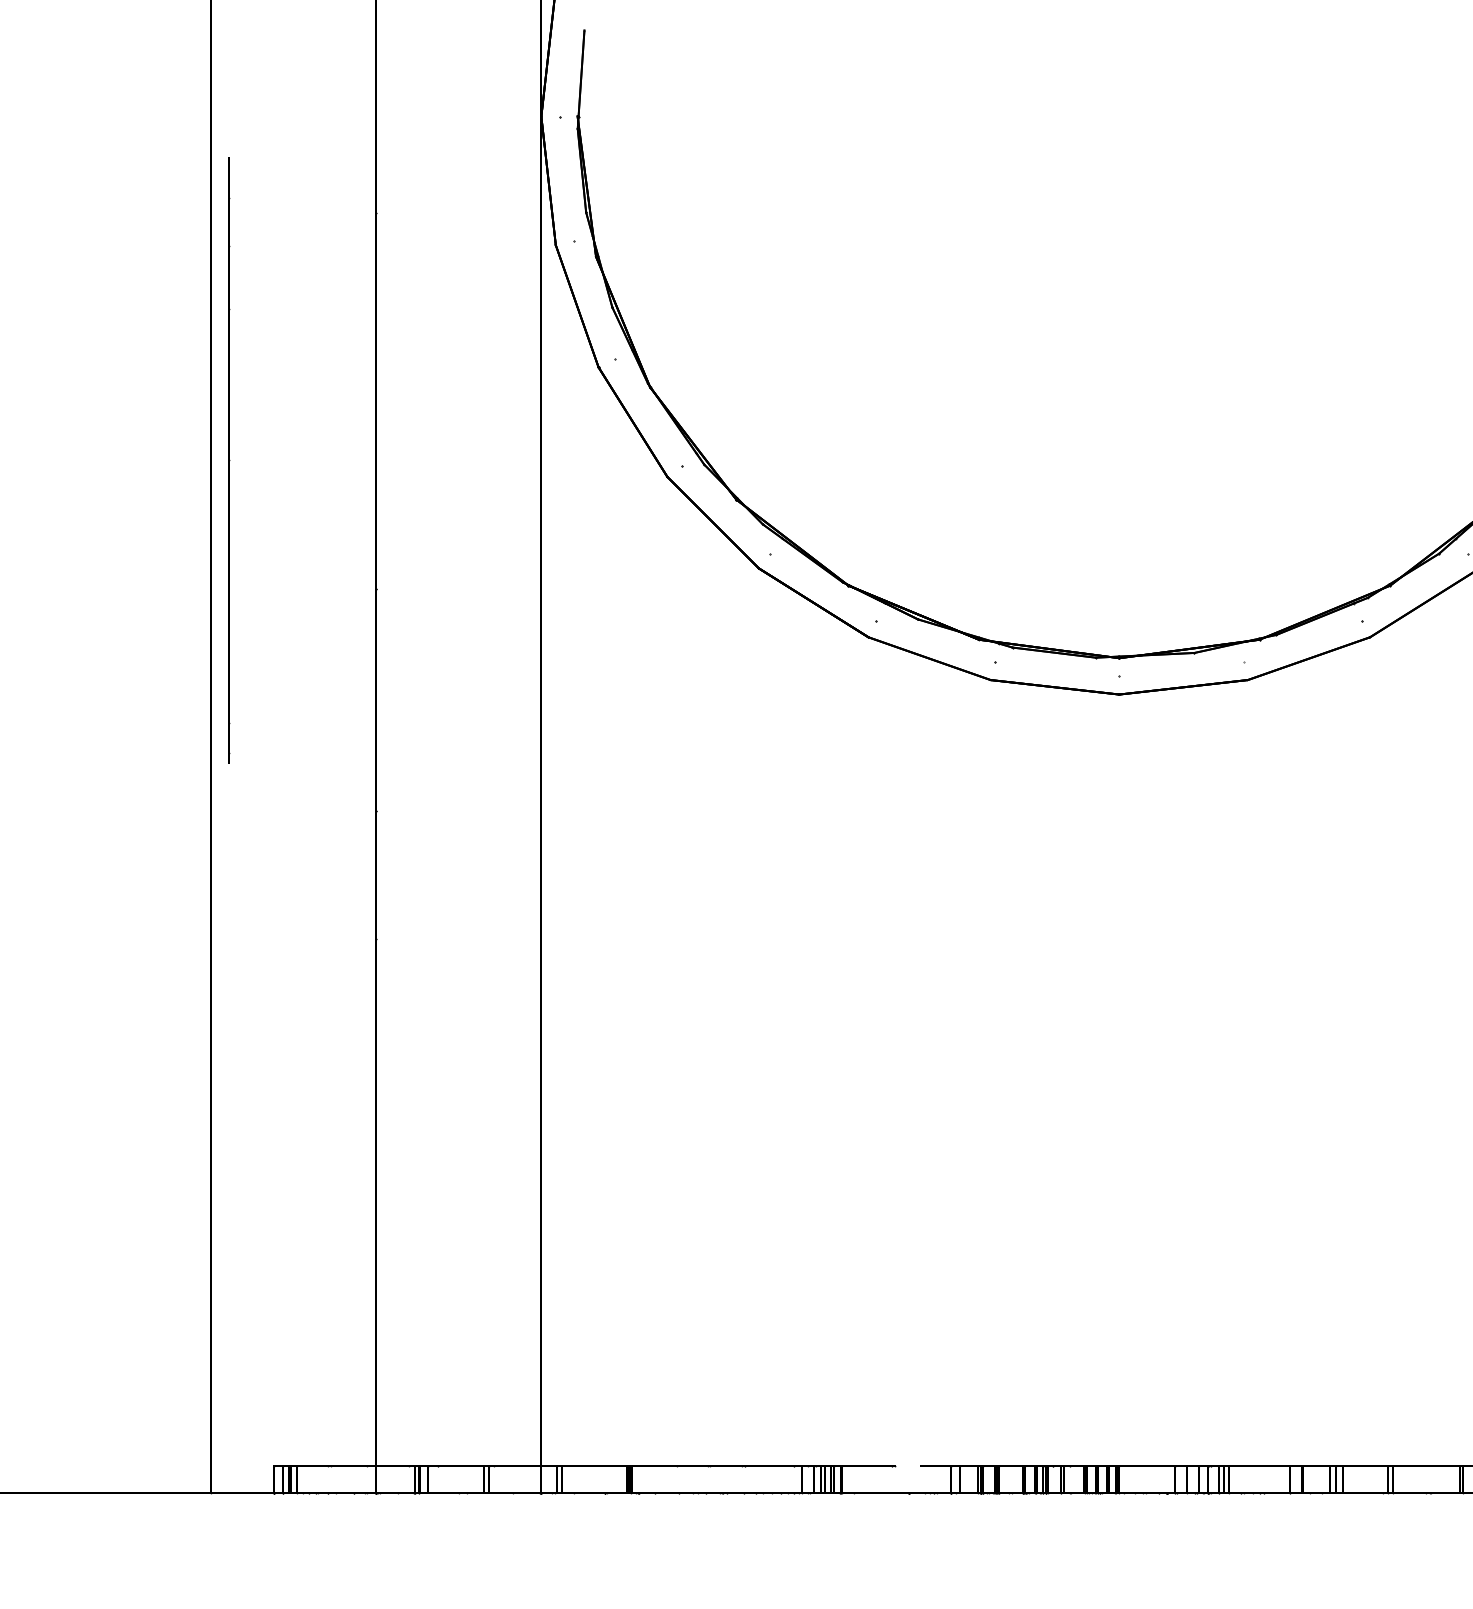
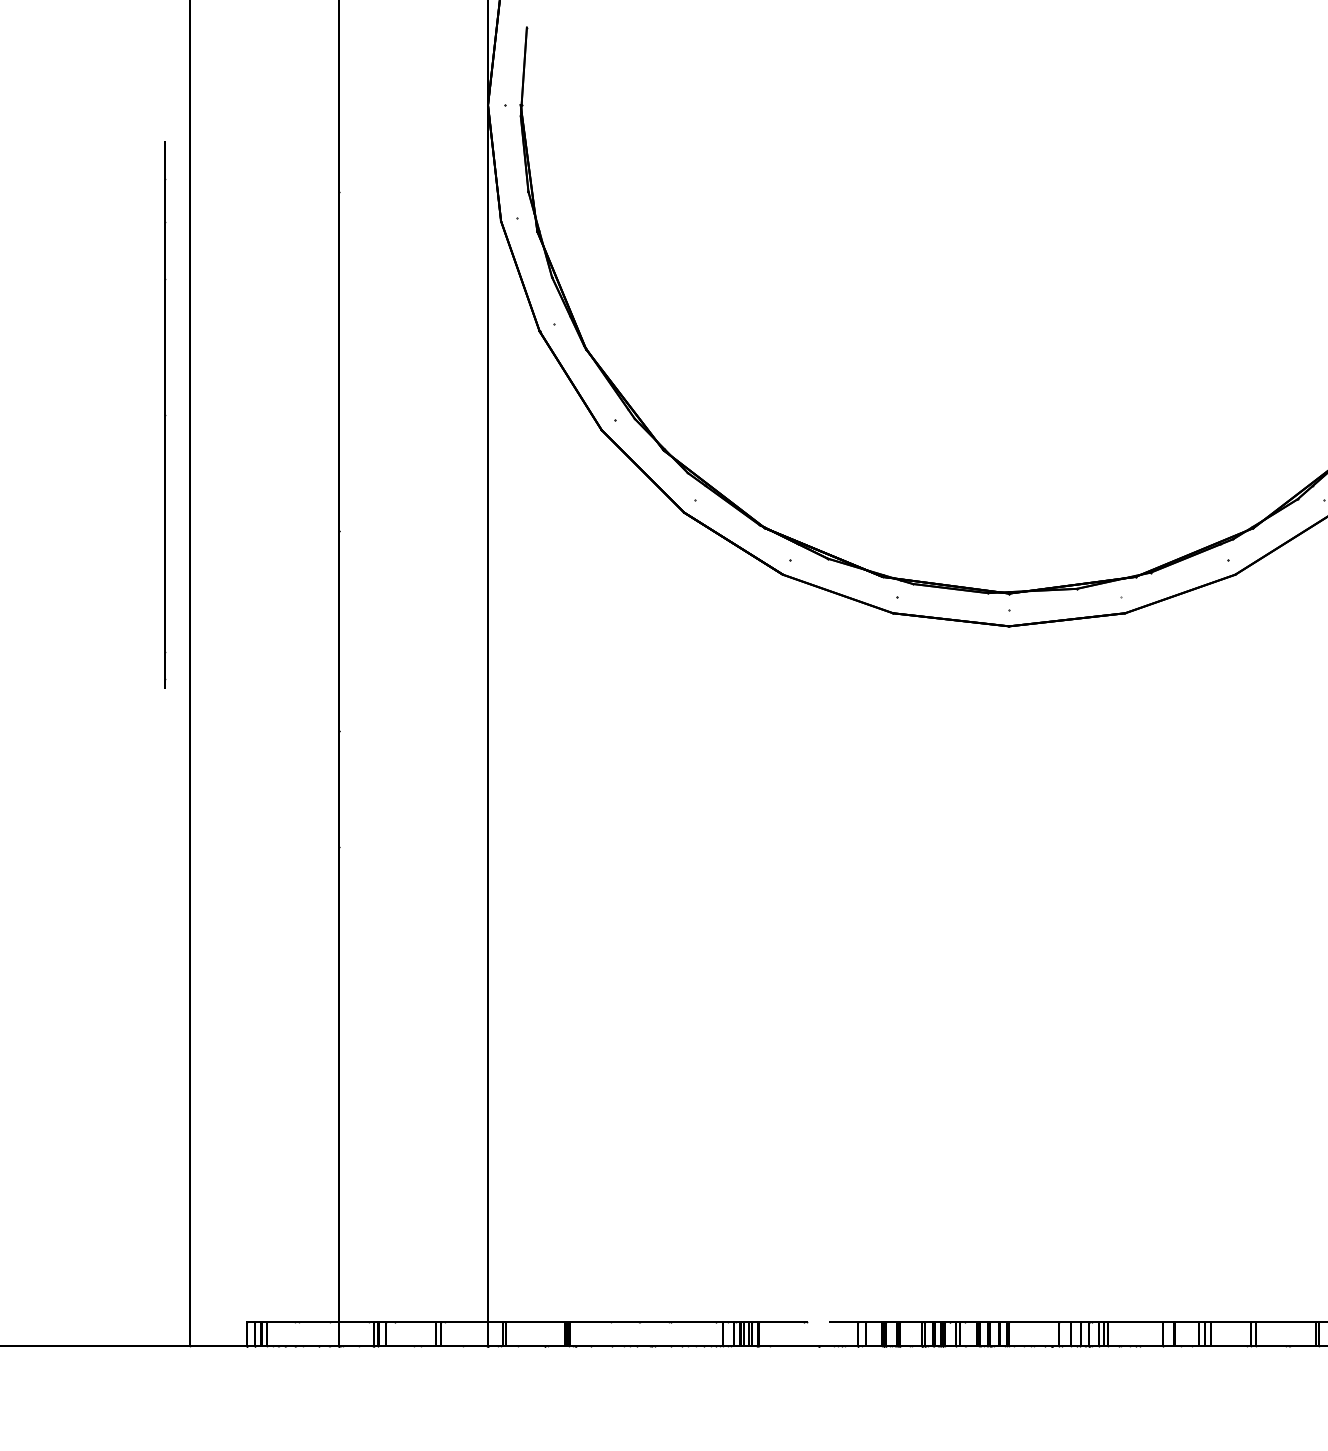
line: (229, 460) -> (166, 415), moved

